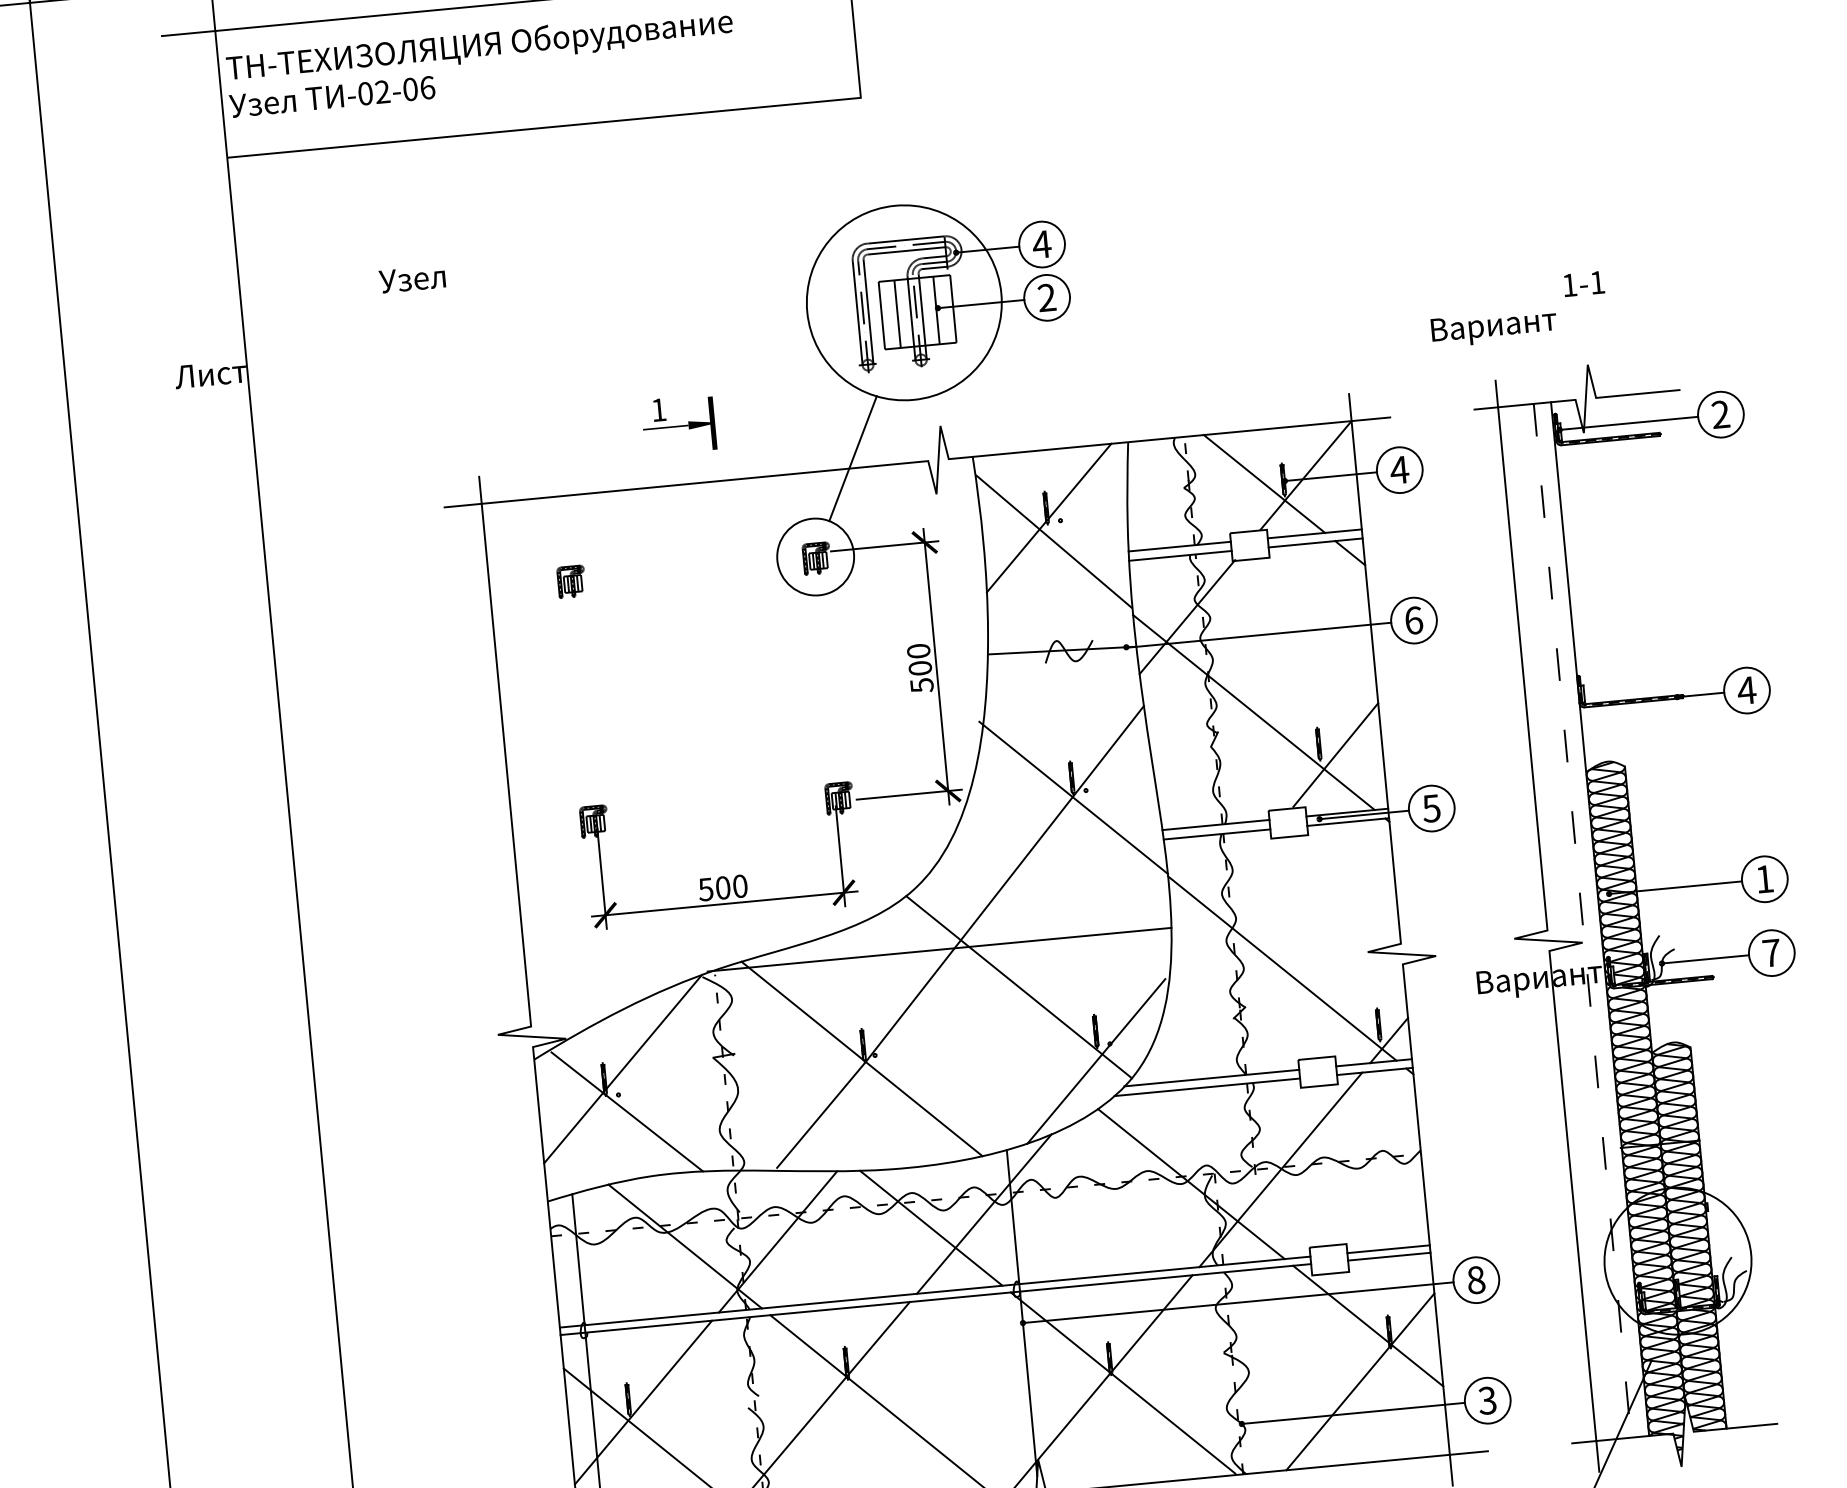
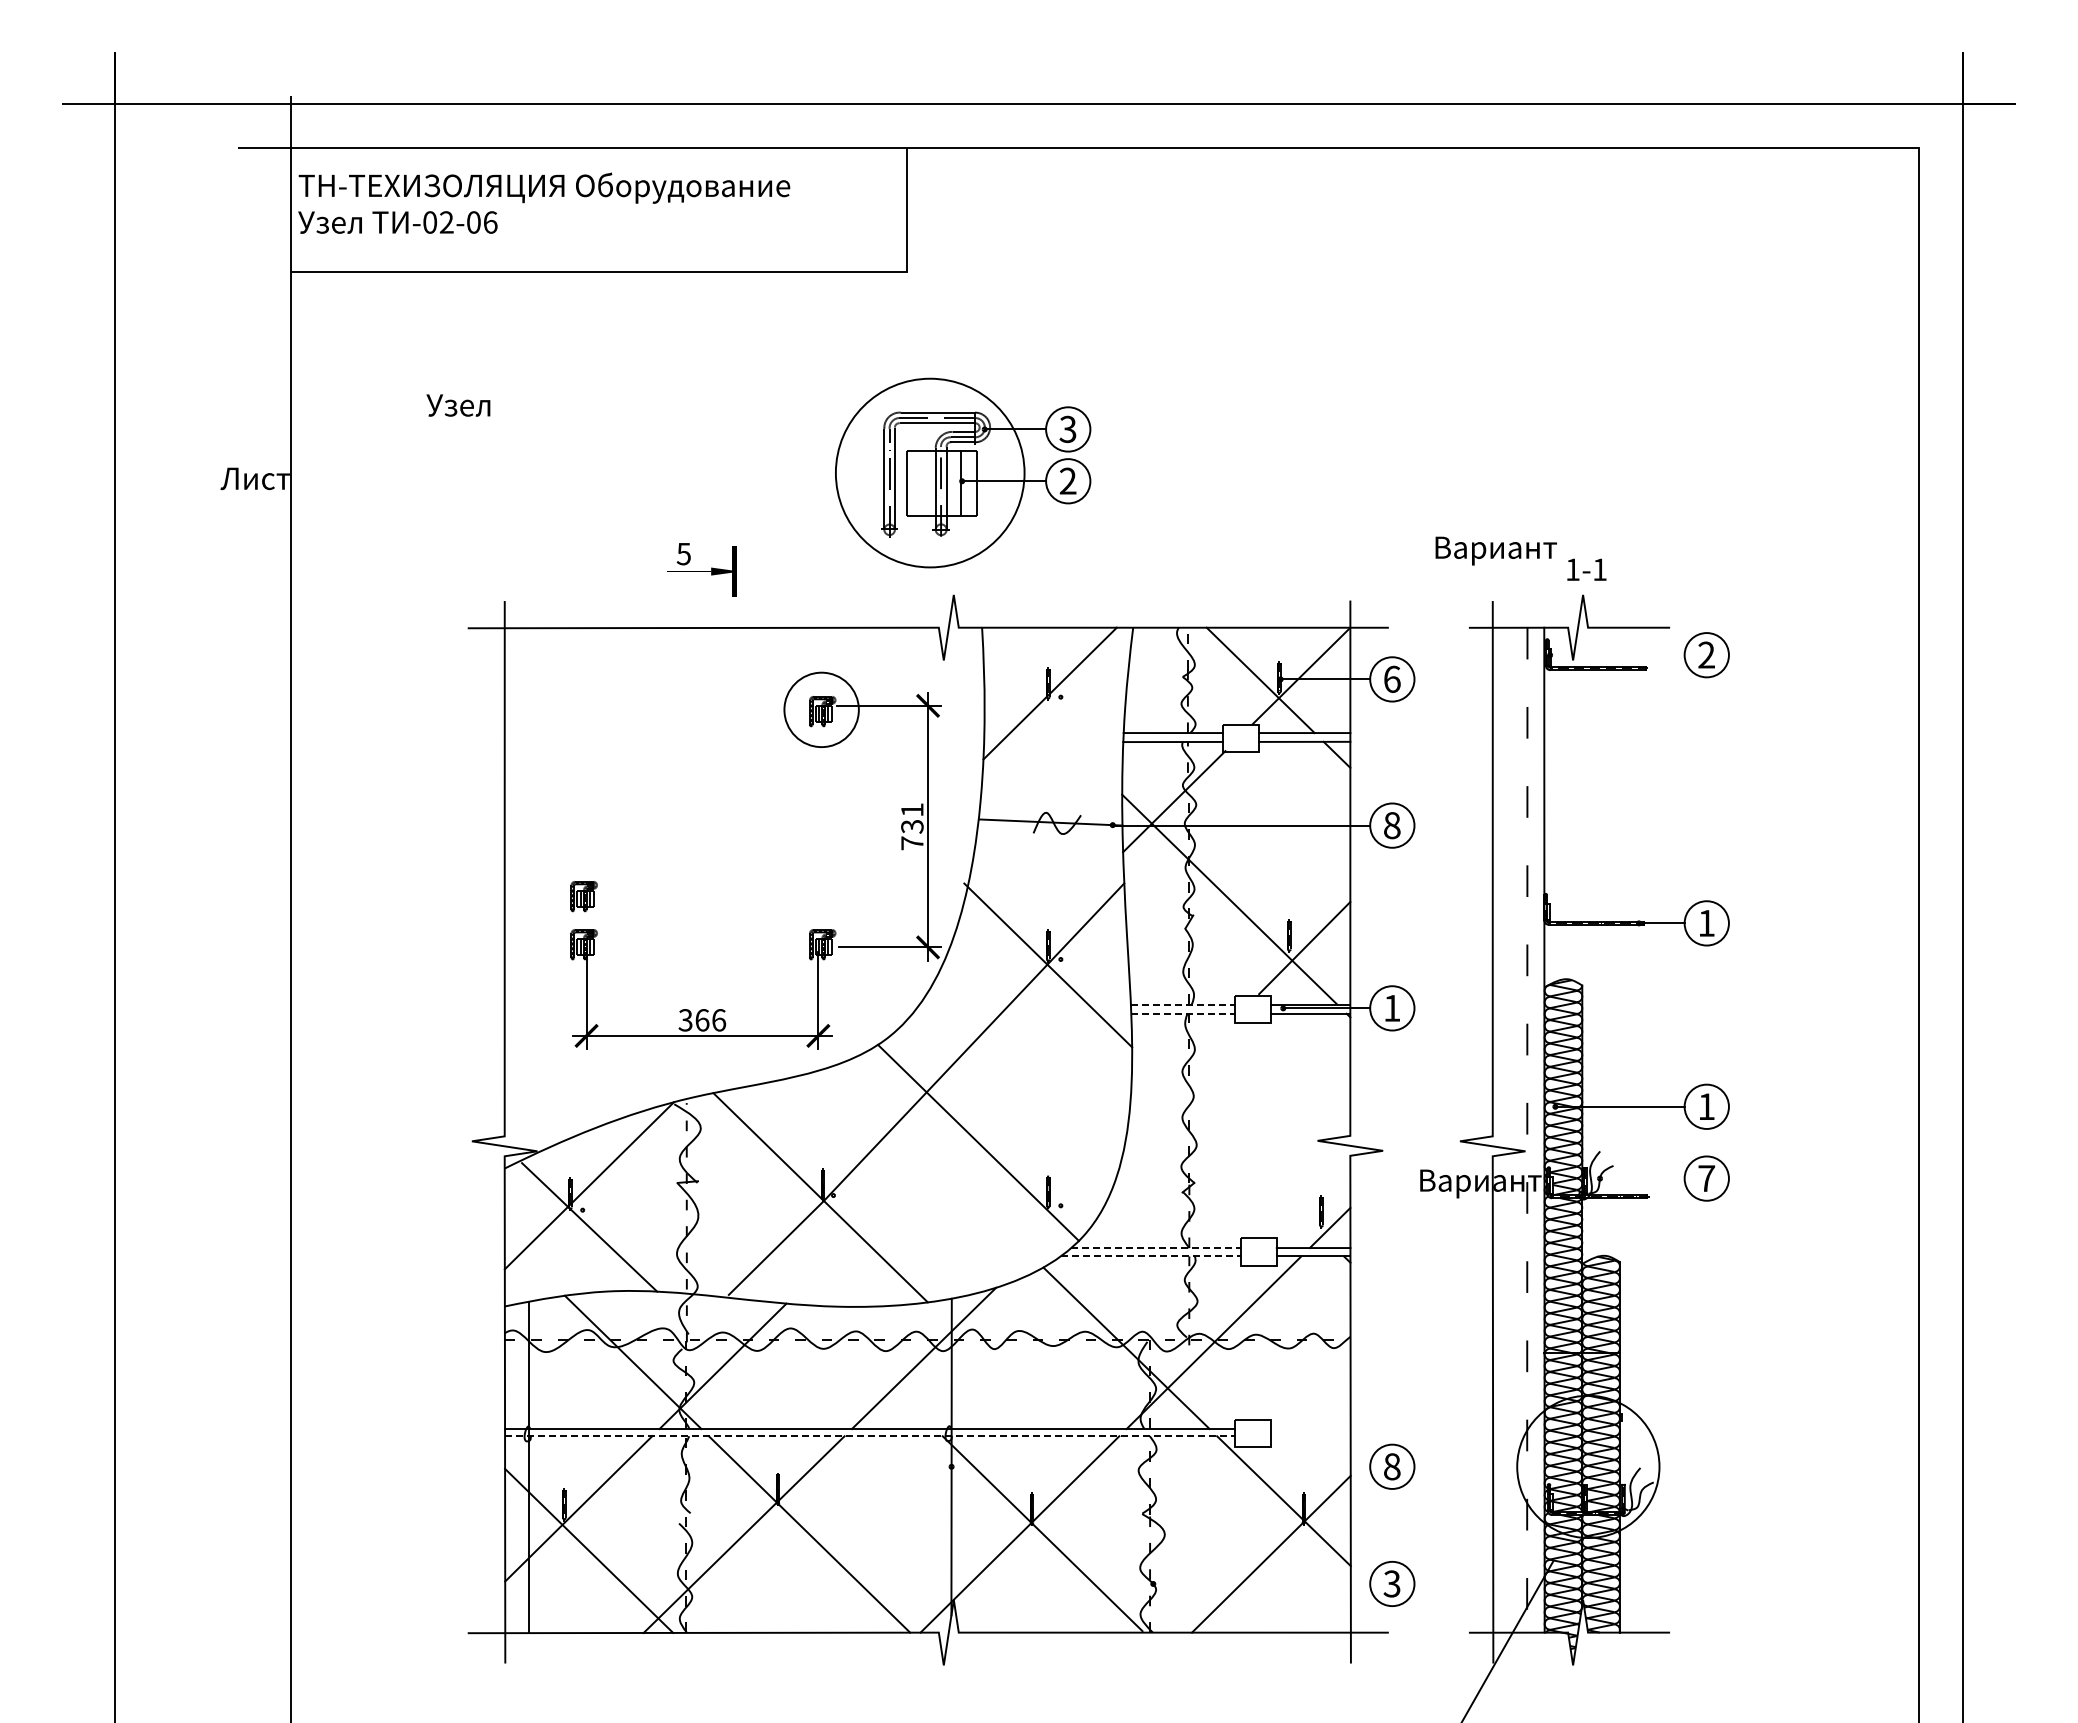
text: (1042, 244) -> (1068, 429), 4 -> 3
text: (1583, 283) -> (1586, 569), moved
line: (897, 314) -> (922, 483), removed
text: (658, 410) -> (683, 554), 1 -> 5
line: (1629, 423) -> (1617, 655), removed
line: (852, 458) -> (866, 618), removed
text: (1399, 469) -> (1392, 678), 4 -> 6
line: (1053, 541) -> (1052, 716), removed
part: (570, 581) -> (583, 896), moved
text: (1414, 620) -> (1392, 825), 6 -> 8
text: (920, 668) -> (912, 826), 500 -> 731
text: (1746, 690) -> (1706, 923), 4 -> 1
text: (1430, 808) -> (1391, 1008), 5 -> 1
line: (1216, 824) -> (1183, 1004), solid -> dashed
line: (1217, 834) -> (1183, 1013), solid -> dashed
text: (723, 888) -> (702, 1020), 500 -> 366
line: (938, 949) -> (904, 1099), removed
line: (1705, 959) -> (1642, 1178), removed
line: (1282, 968) -> (1233, 1148), removed
line: (1096, 1061) -> (1046, 1221), removed
line: (1211, 1078) -> (1155, 1248), solid -> dashed
line: (1208, 1087) -> (1151, 1256), solid -> dashed
line: (930, 1228) -> (871, 1367), removed
line: (1388, 1249) -> (1310, 1429), removed
line: (1389, 1256) -> (1310, 1436), removed
line: (935, 1299) -> (869, 1436), solid -> dashed
line: (1237, 1302) -> (1160, 1466), removed
line: (1353, 1412) -> (1261, 1583), removed

